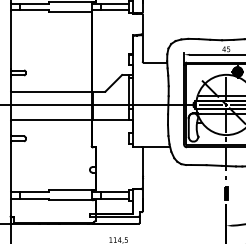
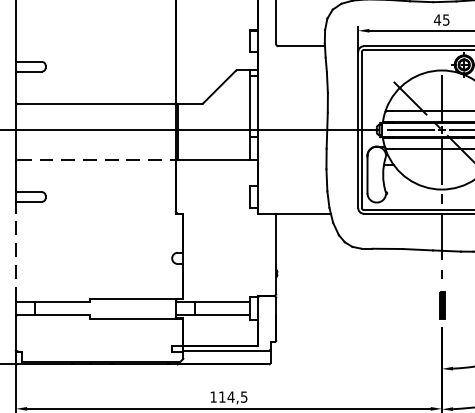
line: (52, 120) -> (98, 160), solid -> dashed
line: (10, 166) -> (15, 251), solid -> dashed

